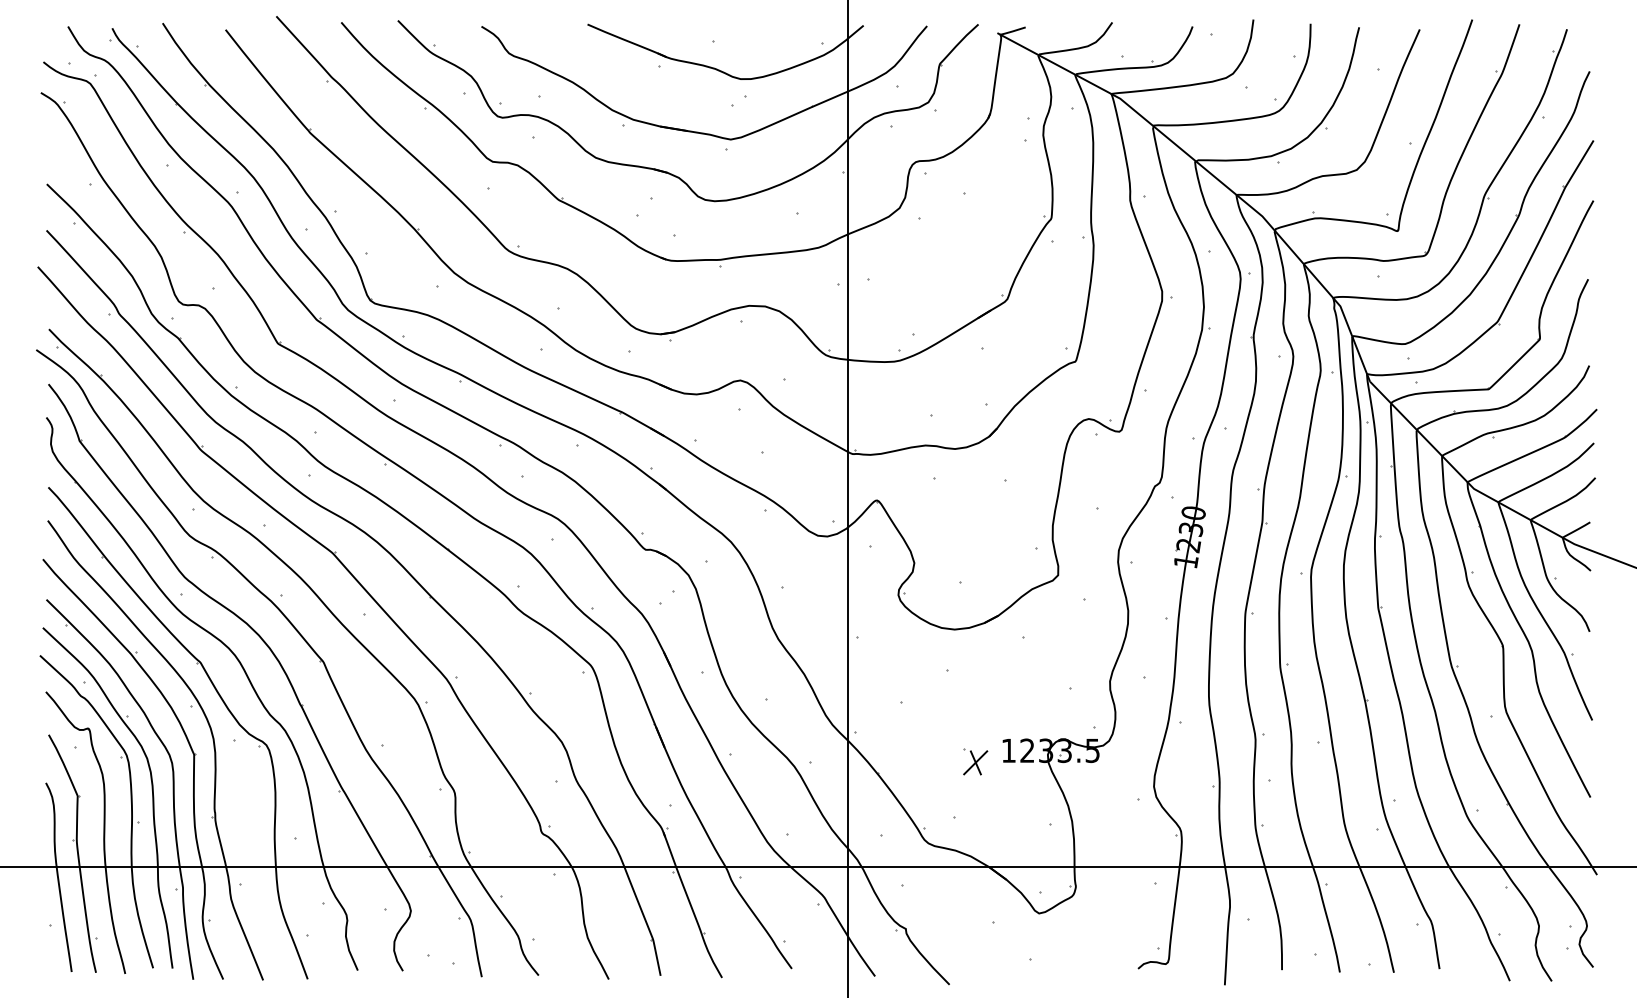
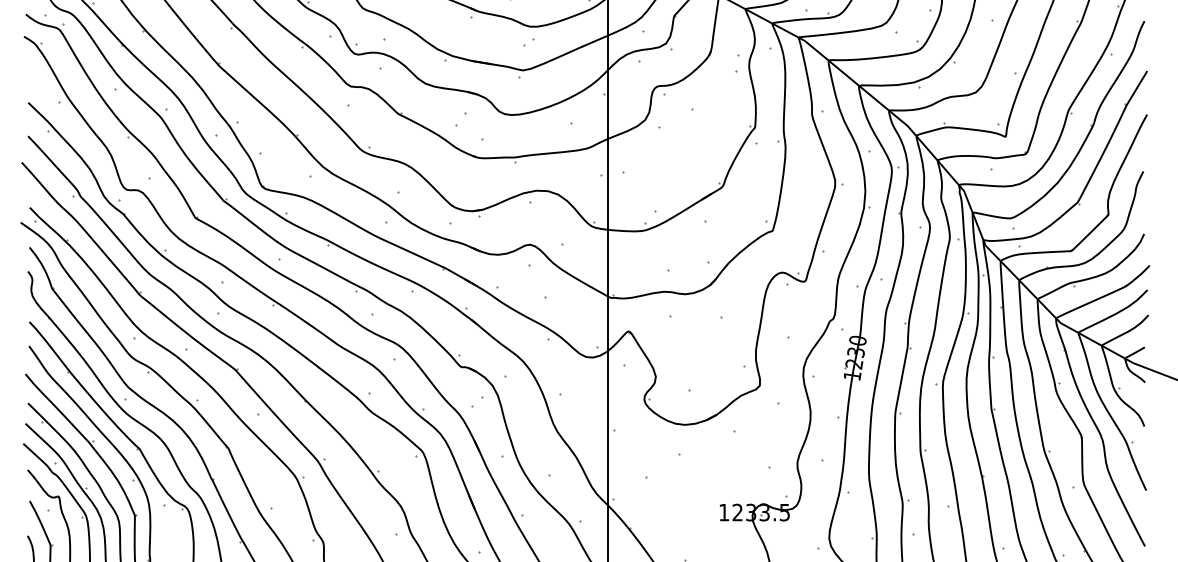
part: (975, 761) -> (700, 520), removed

